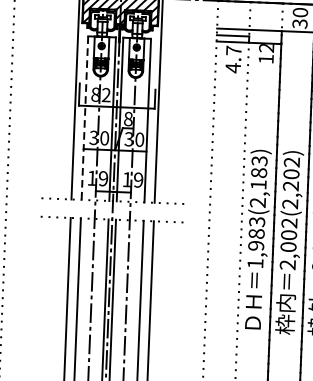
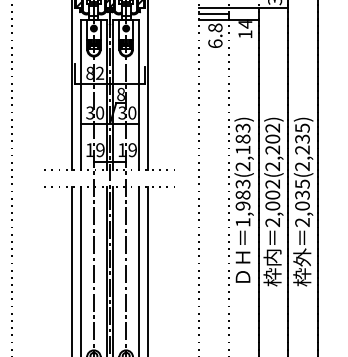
text: (266, 48) -> (245, 24), 12 -> 14
text: (233, 59) -> (215, 35), 4.7 -> 6.8
line: (85, 118) -> (81, 95), dashed -> solid

